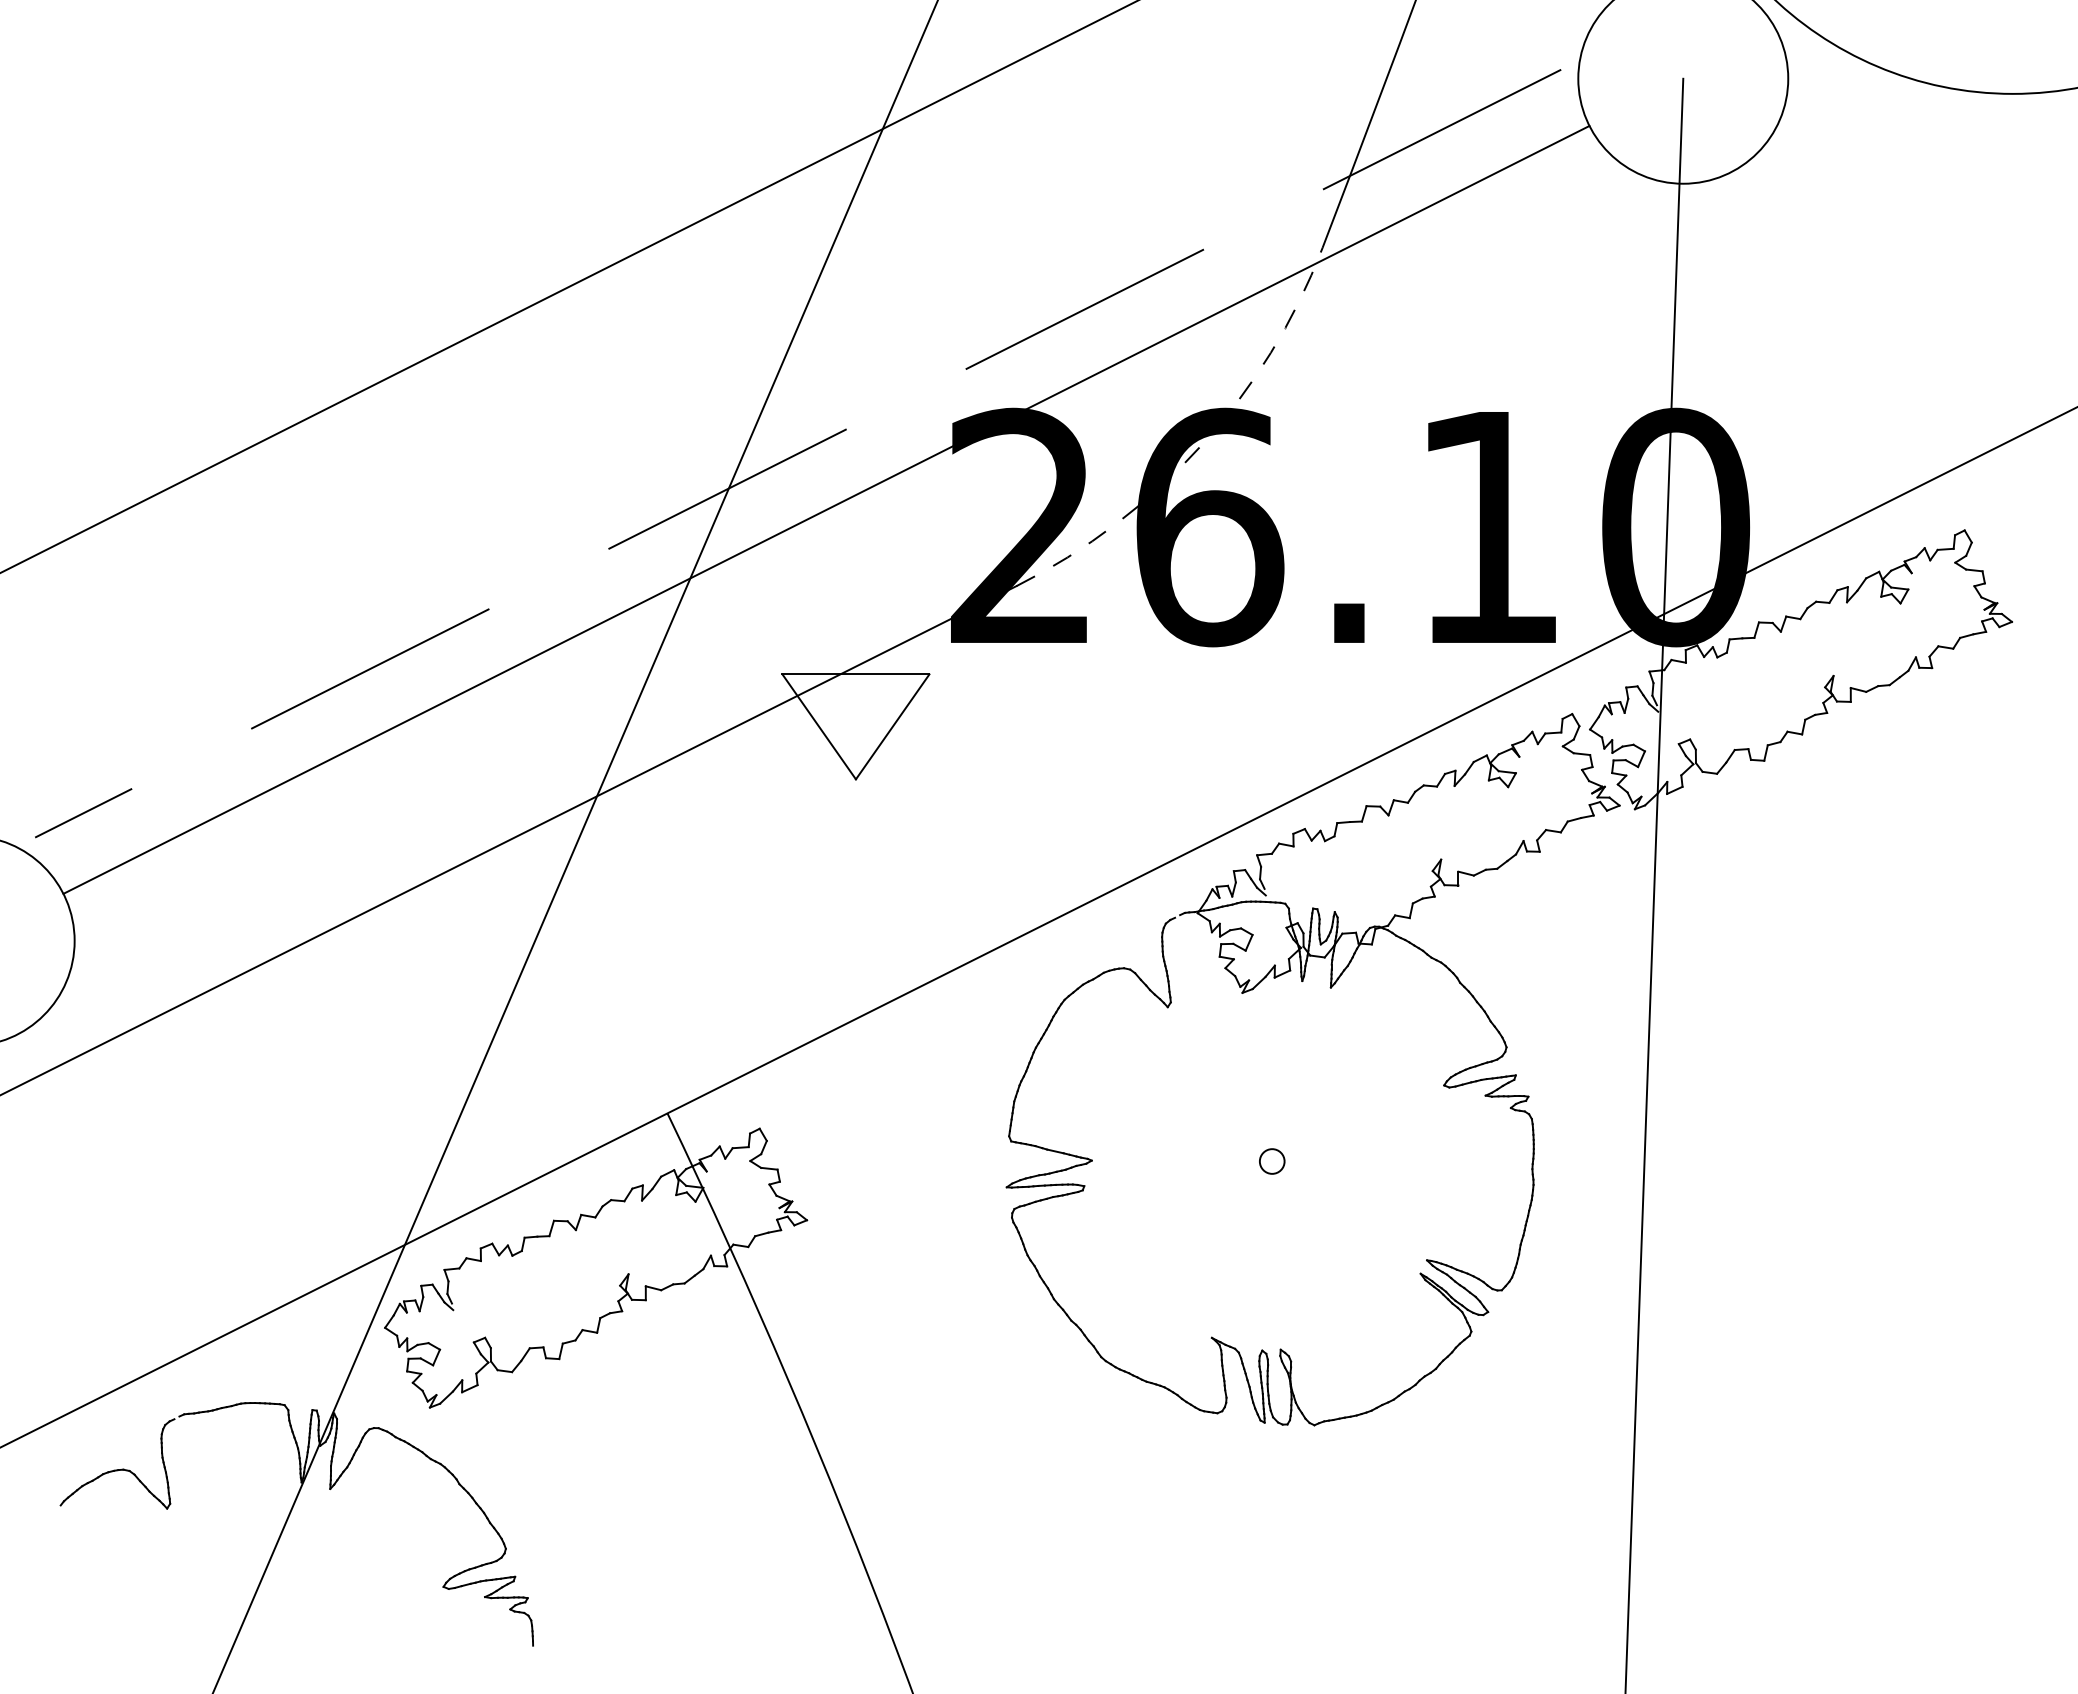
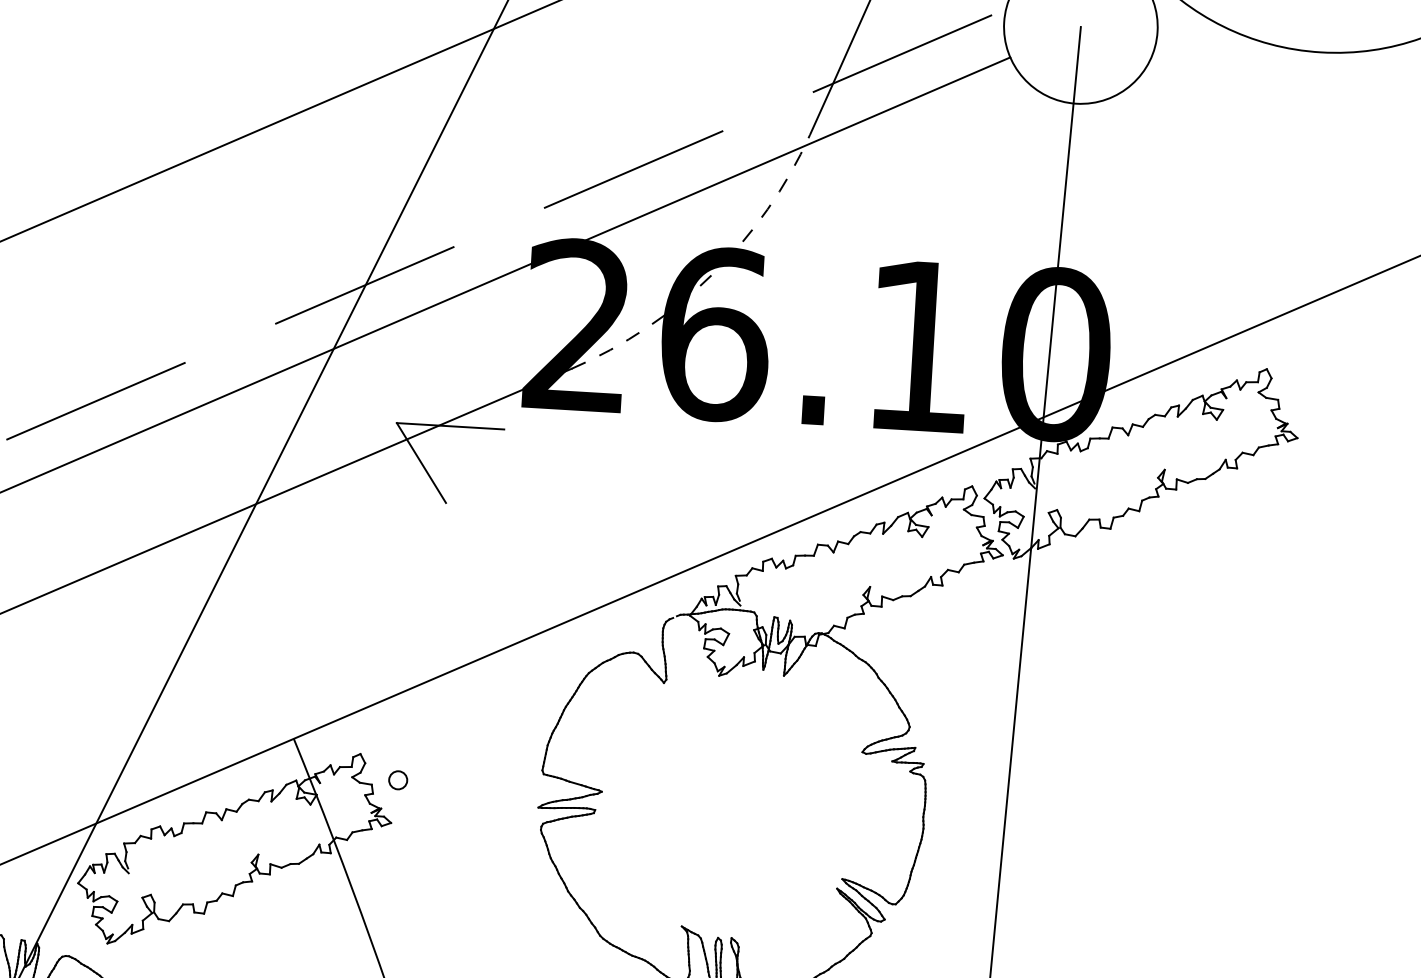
line: (892, 726) -> (475, 465), removed
circle: (1272, 1161) -> (398, 780), moved

